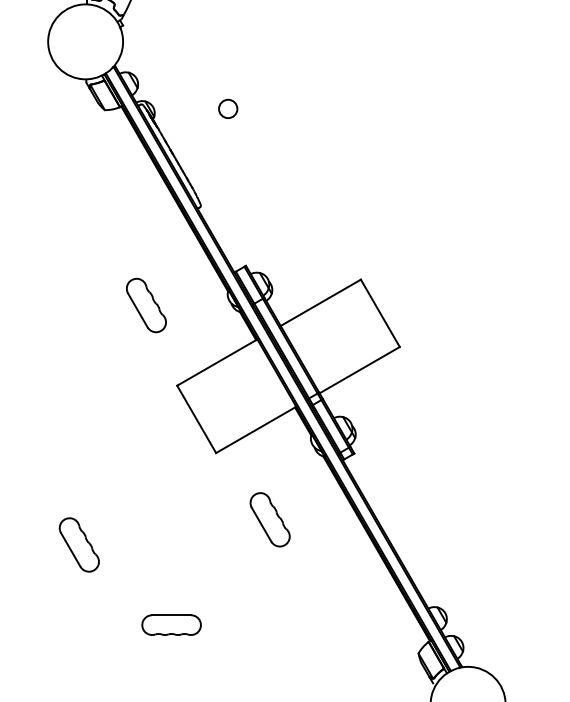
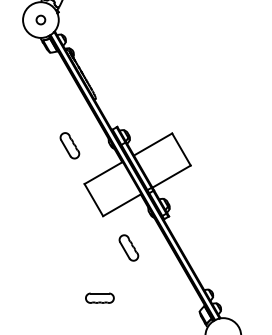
circle: (227, 107) -> (40, 19), moved
part: (78, 543) -> (37, 259), removed
part: (170, 623) -> (99, 297), moved

